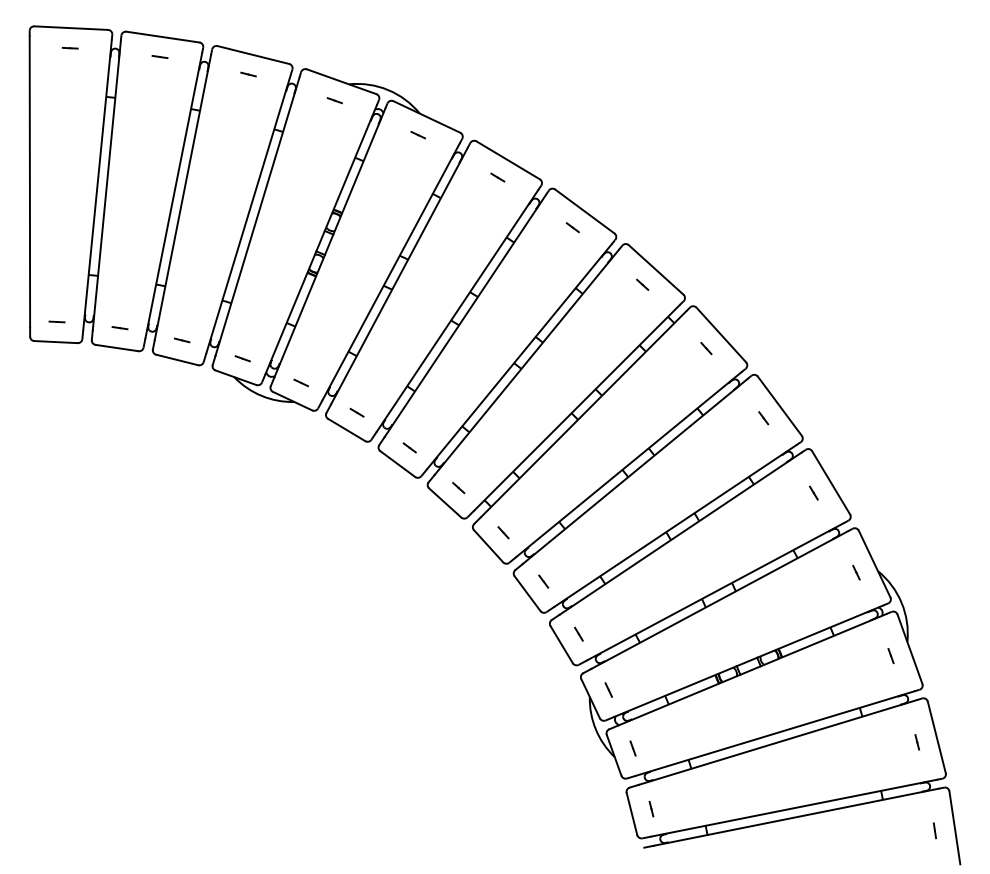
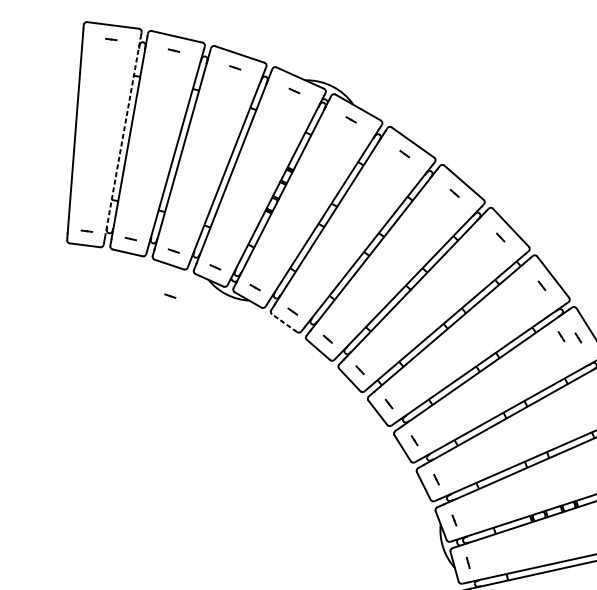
line: (97, 184) -> (122, 136), solid -> dashed
line: (182, 404) -> (170, 296), added
line: (739, 418) -> (561, 336), added
line: (346, 430) -> (284, 323), solid -> dashed

